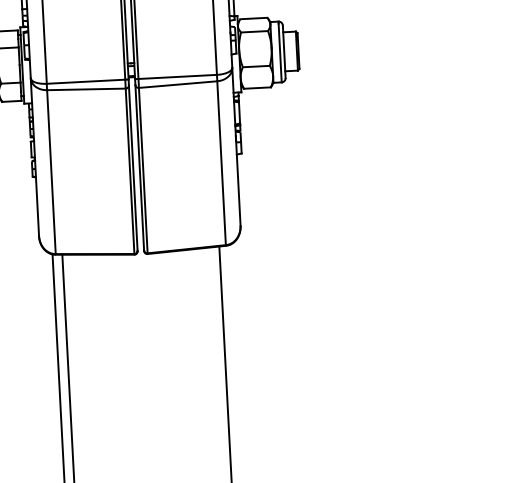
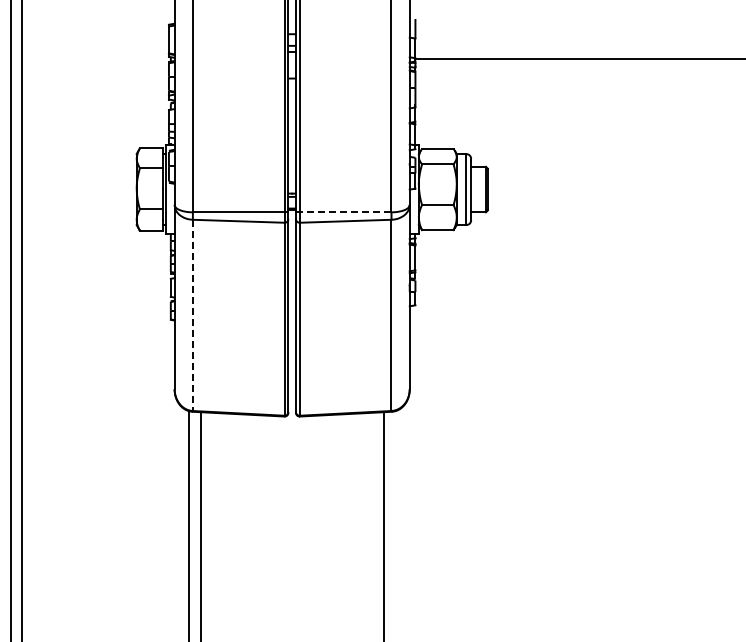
line: (177, 77) -> (345, 212), solid -> dashed
line: (51, 172) -> (192, 315), solid -> dashed

